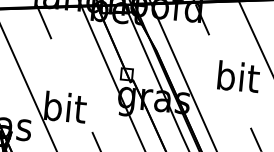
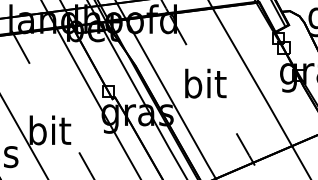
text: (238, 76) -> (205, 83), moved

